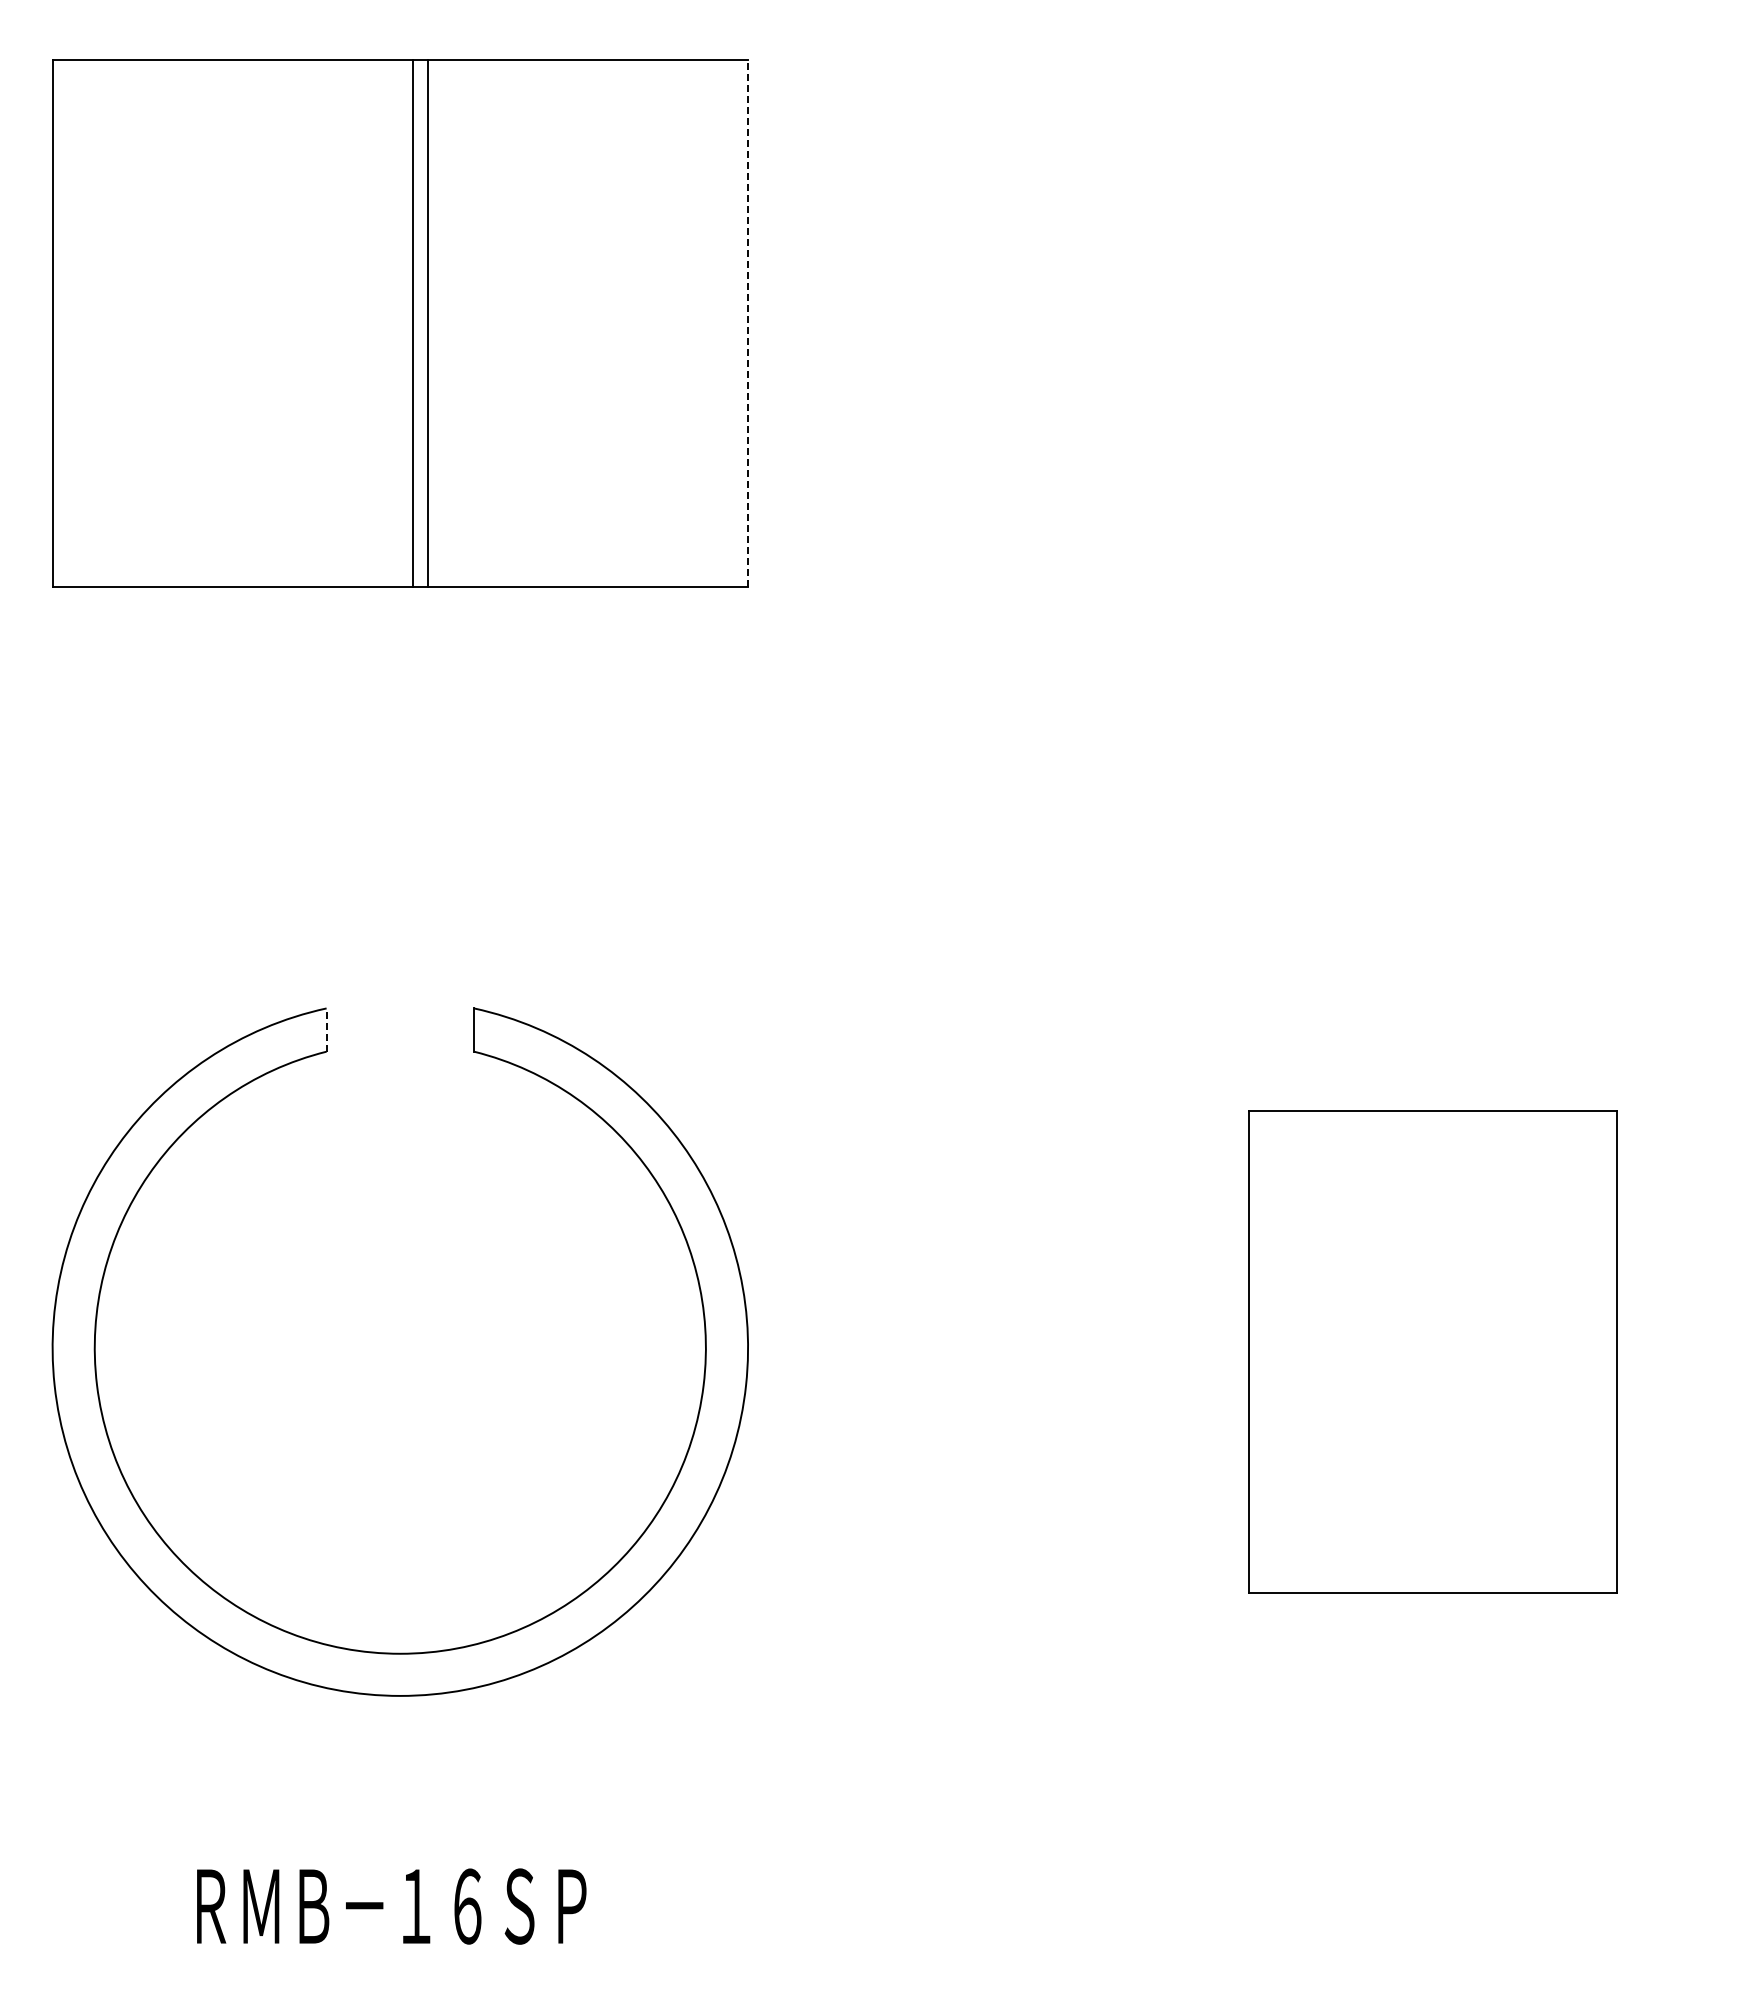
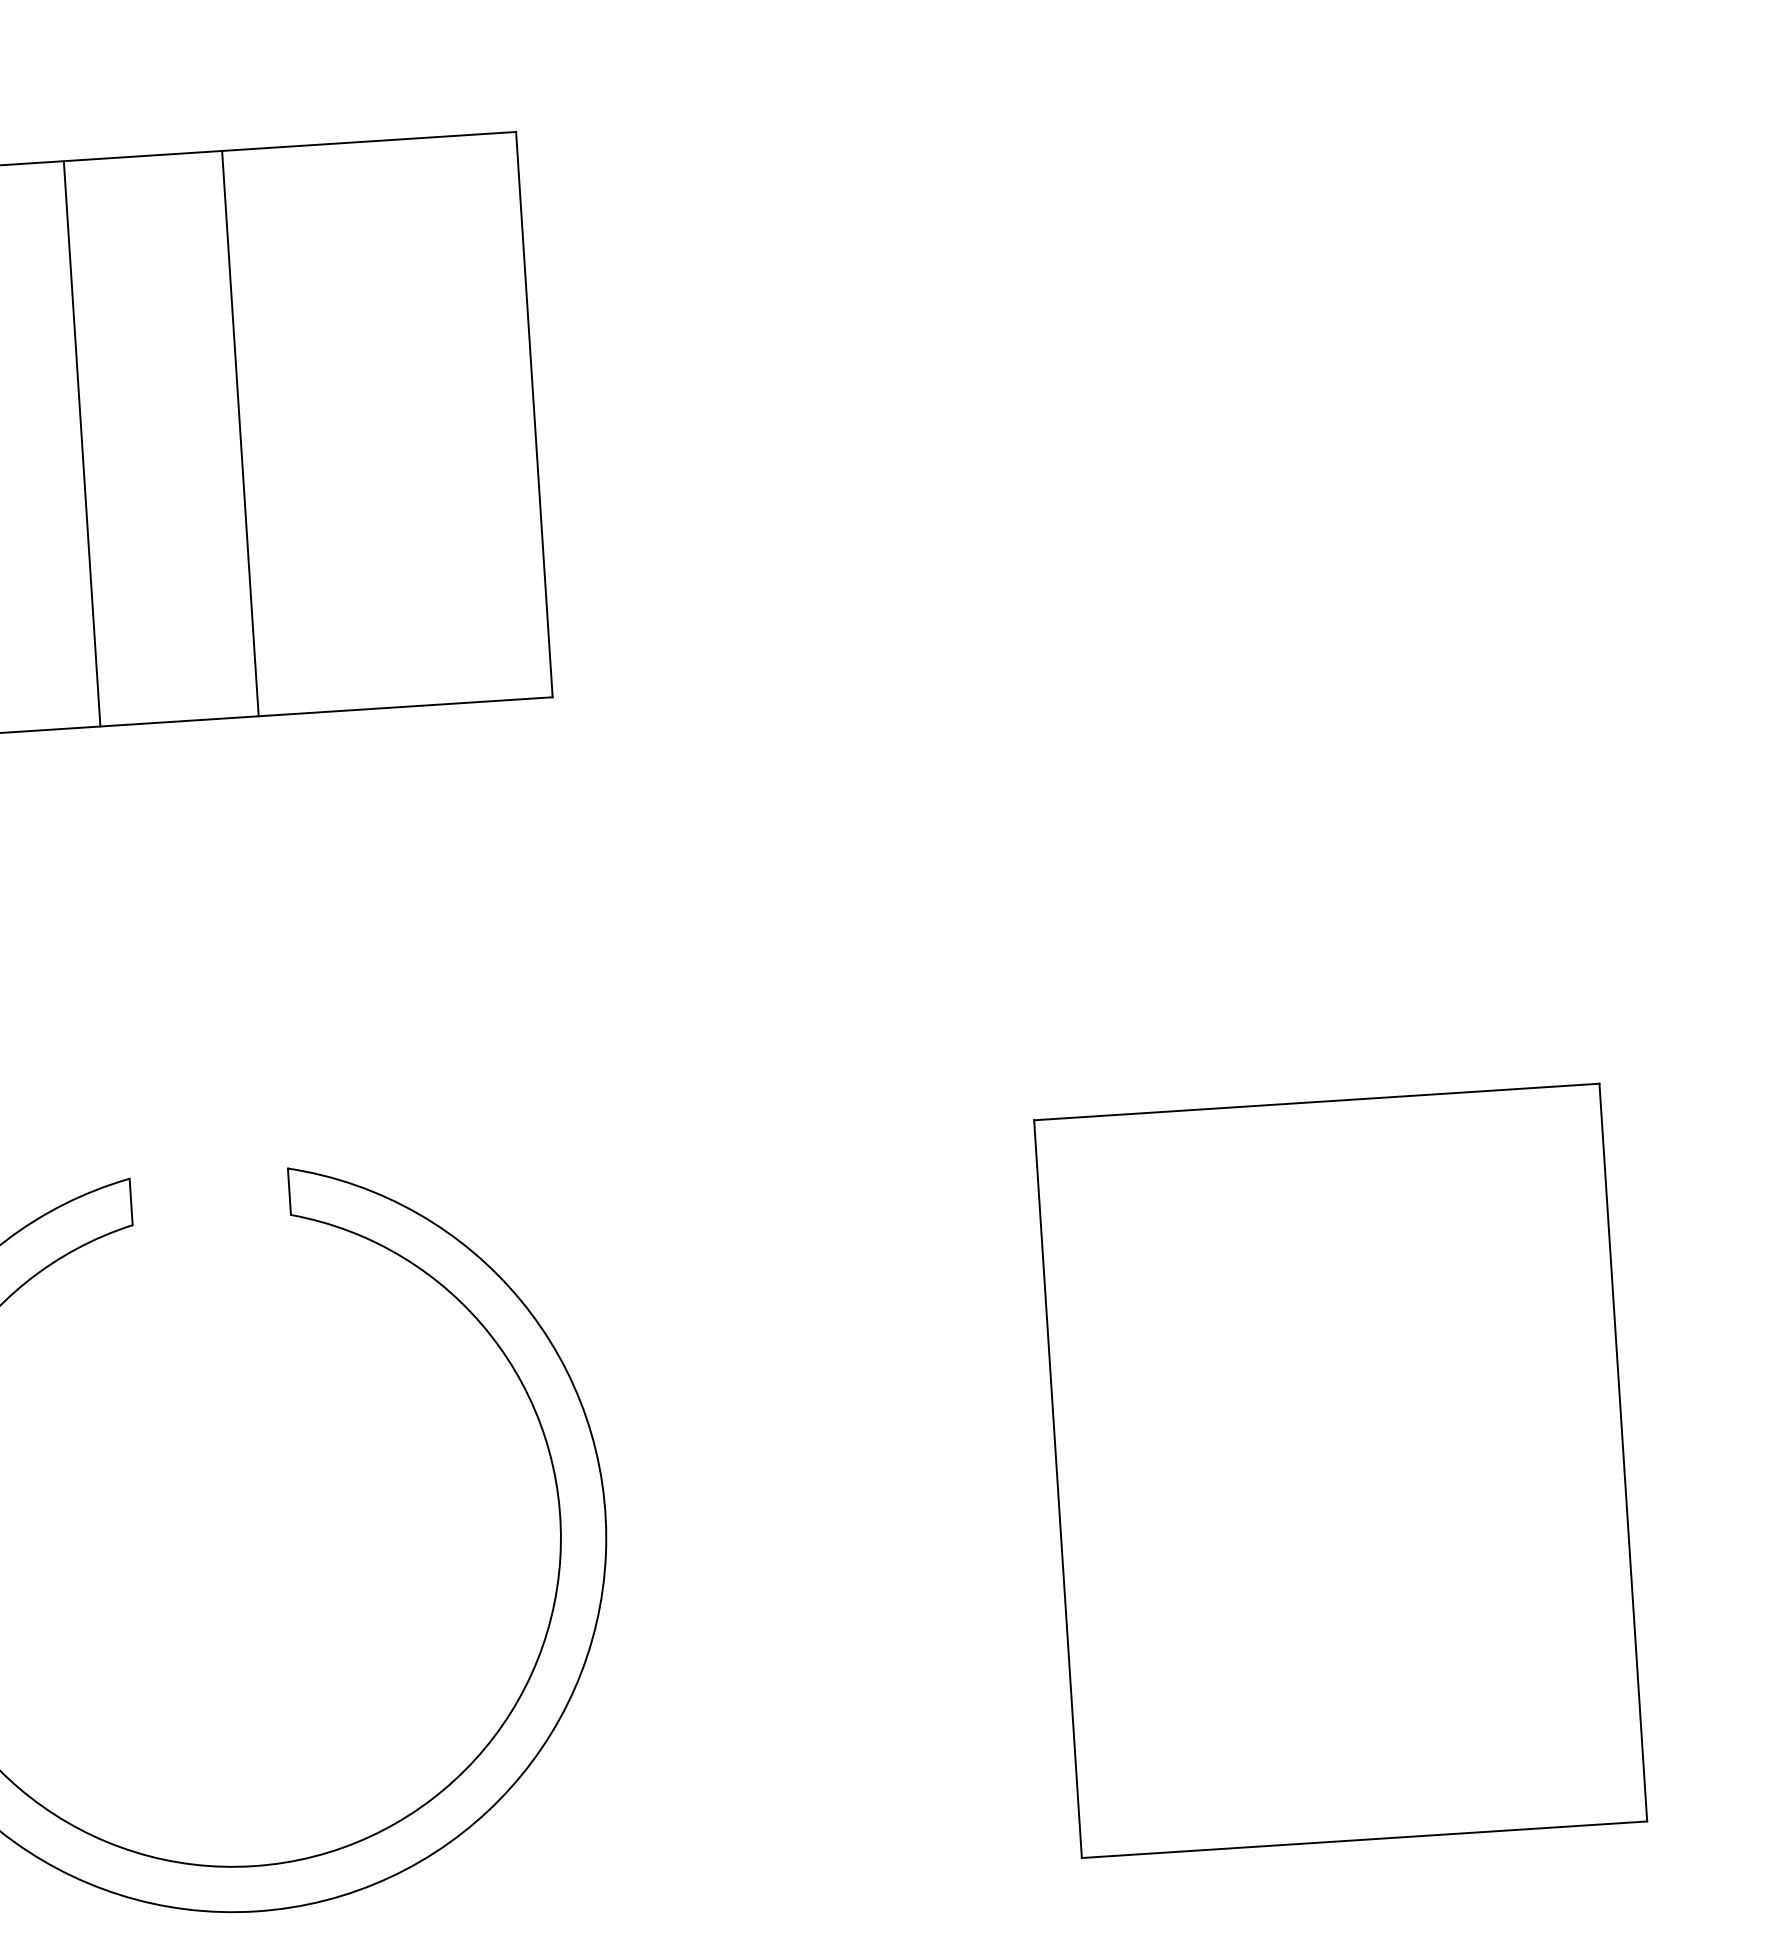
line: (413, 323) -> (240, 433), moved
line: (427, 323) -> (82, 443), moved
line: (748, 323) -> (534, 414), dashed -> solid
line: (326, 1030) -> (131, 1202), dashed -> solid
part: (1432, 1351) -> (1340, 1470), size x1.43

